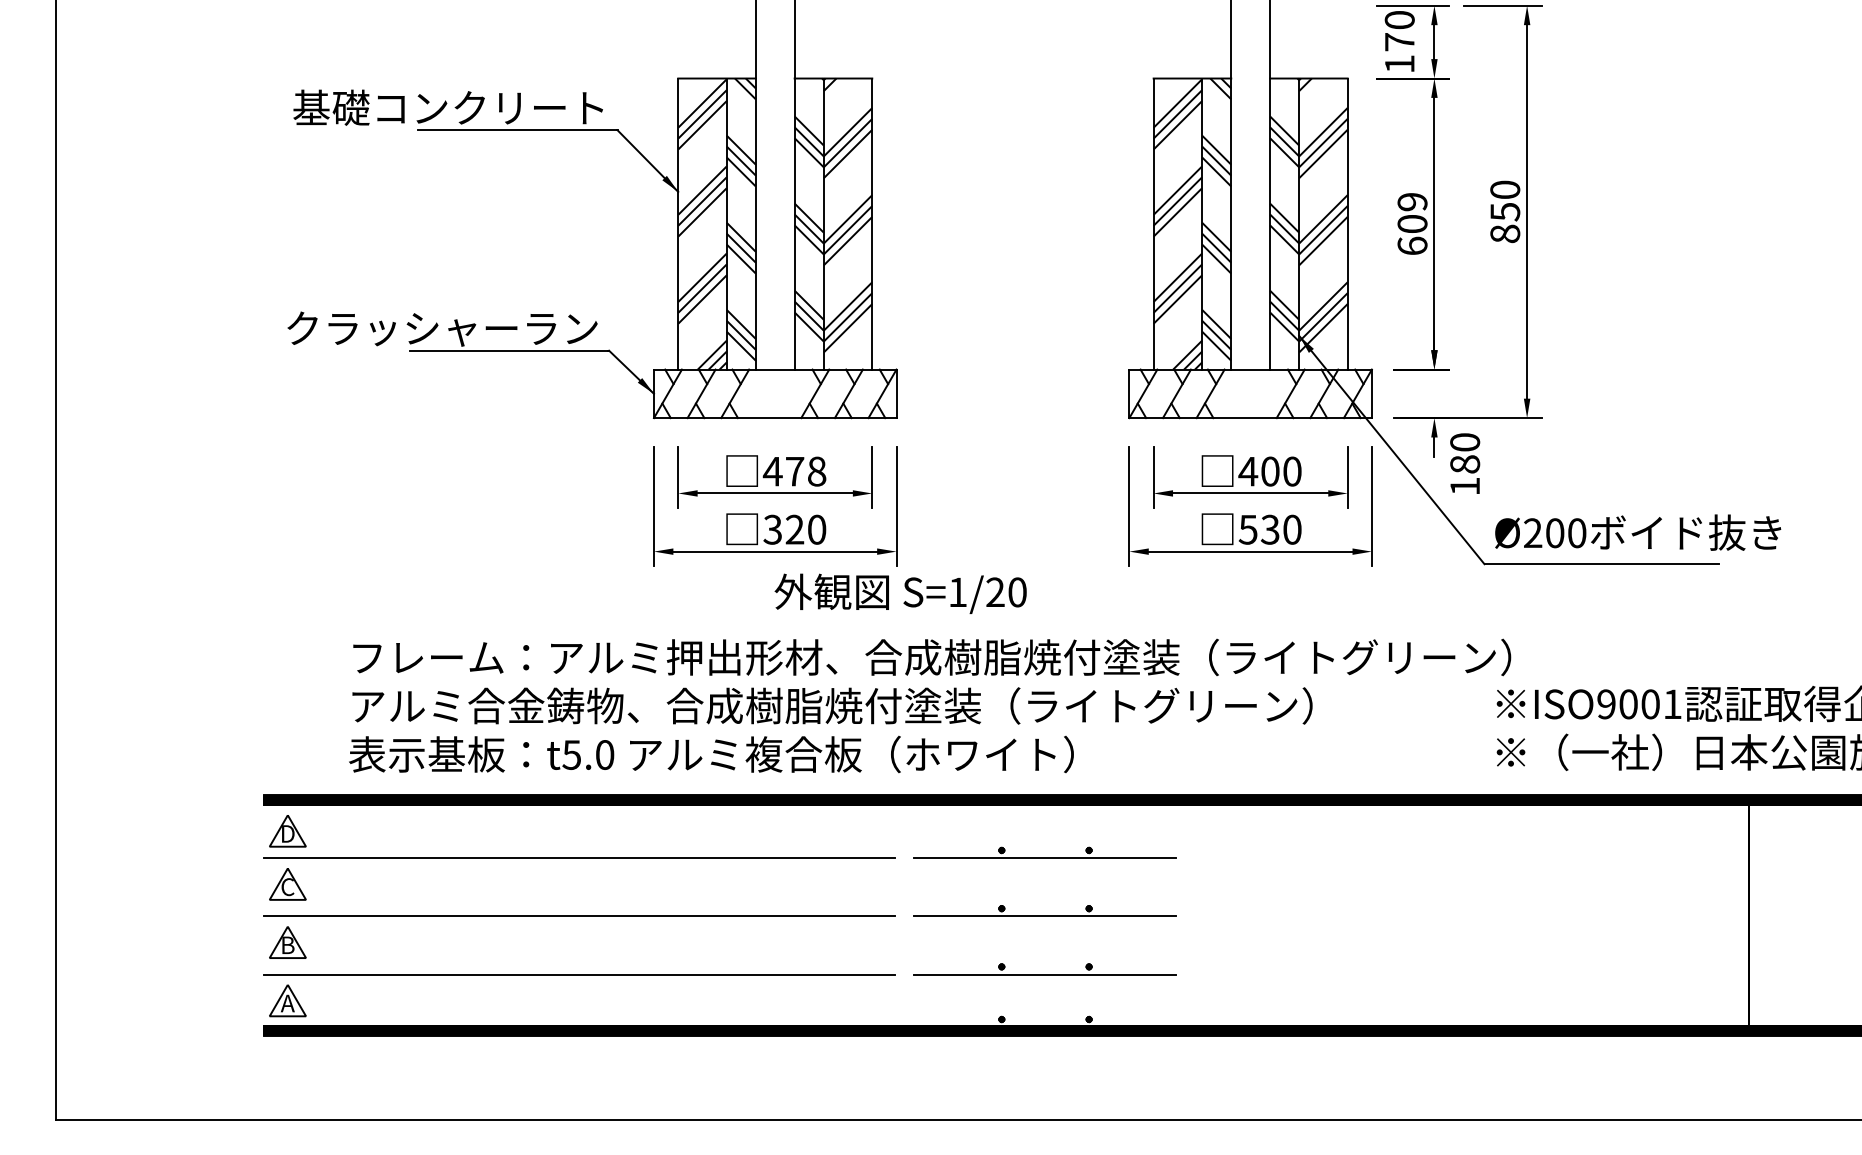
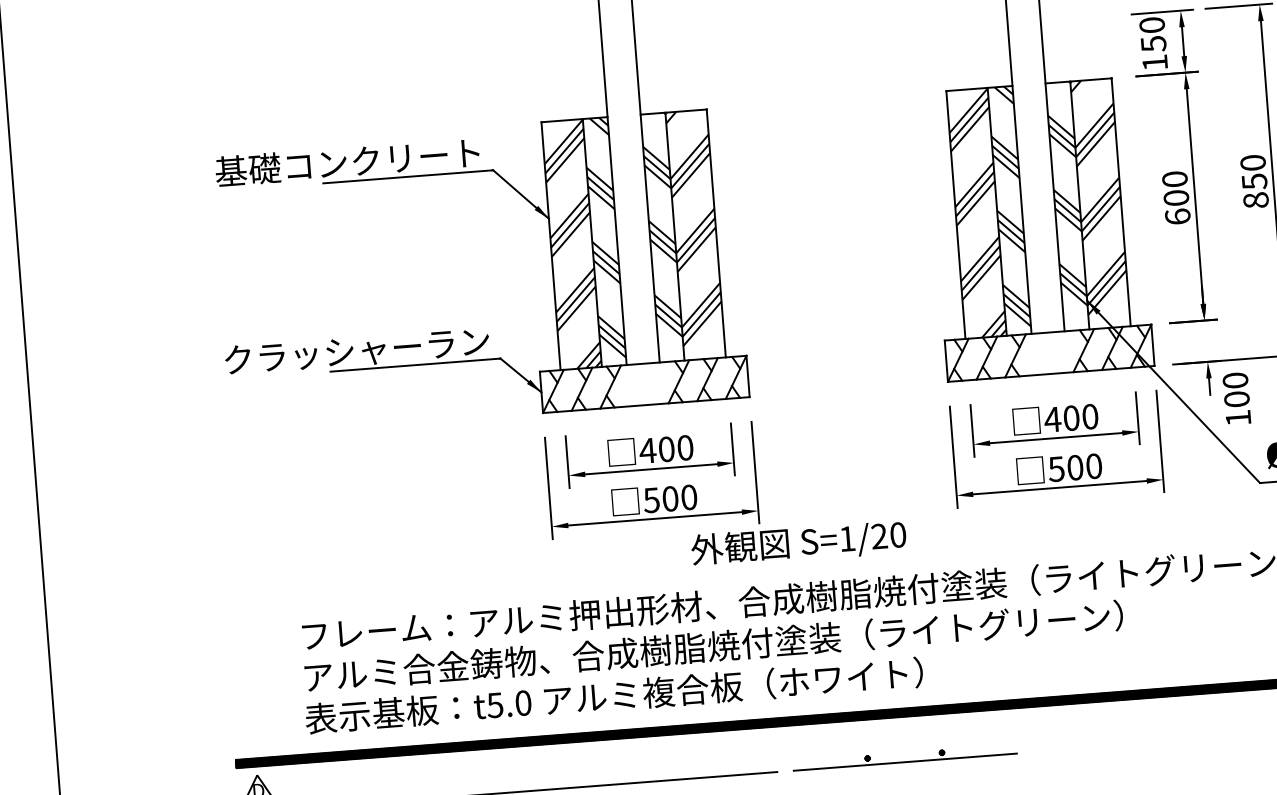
text: (1399, 42) -> (1153, 44), 170 -> 150
text: (1412, 202) -> (1174, 179), 609 -> 600
text: (1465, 464) -> (1237, 399), 180 -> 100
text: (806, 471) -> (676, 448), 478 -> 400
text: (783, 529) -> (660, 499), 320 -> 500
text: (1269, 529) -> (1074, 467), 530 -> 500
text: (900, 593) -> (798, 543), moved

